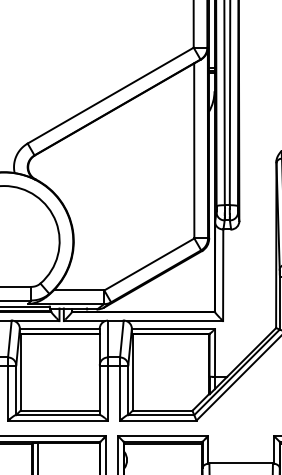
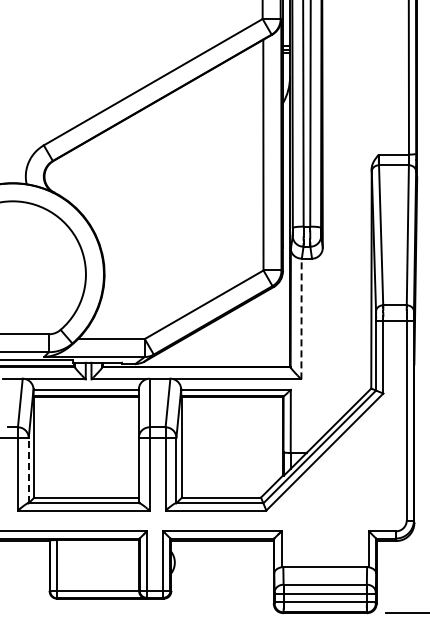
line: (223, 274) -> (301, 318), solid -> dashed
line: (16, 390) -> (28, 470), solid -> dashed

